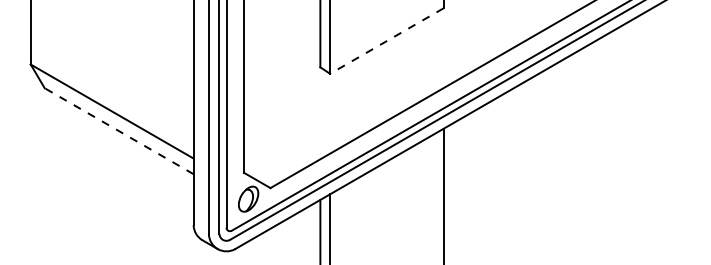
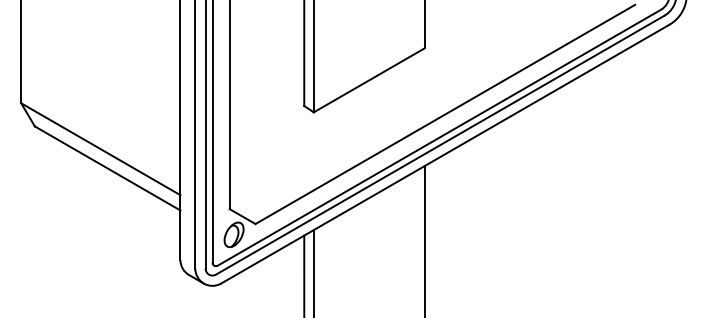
line: (386, 41) -> (368, 80), dashed -> solid
line: (119, 131) -> (107, 168), dashed -> solid

